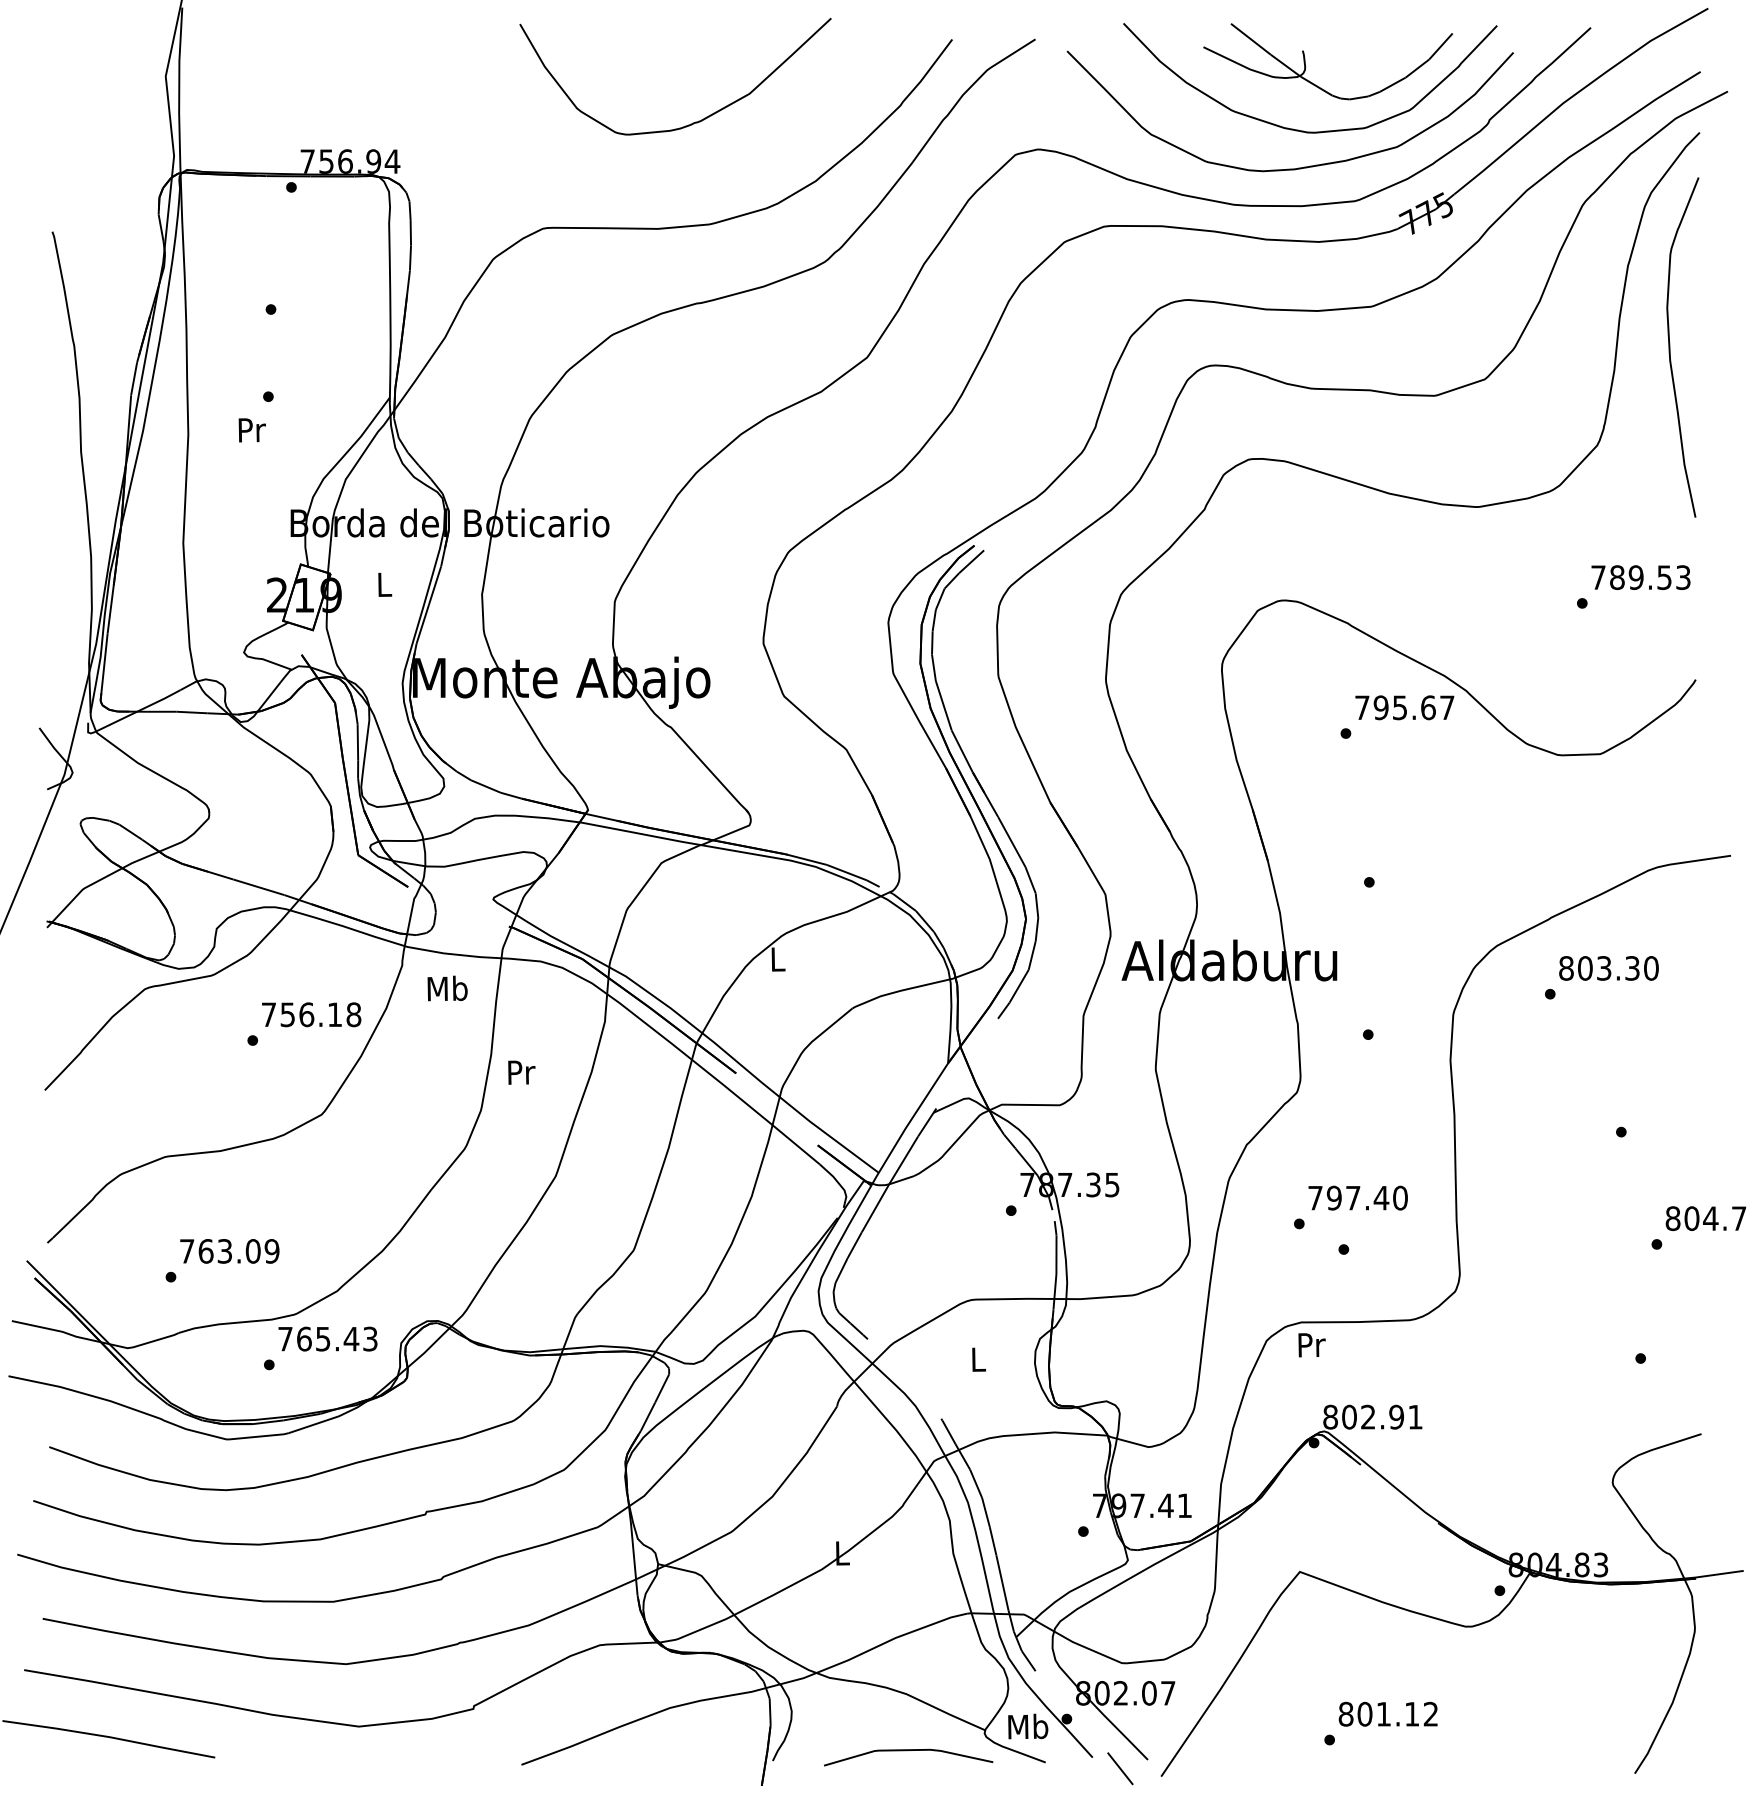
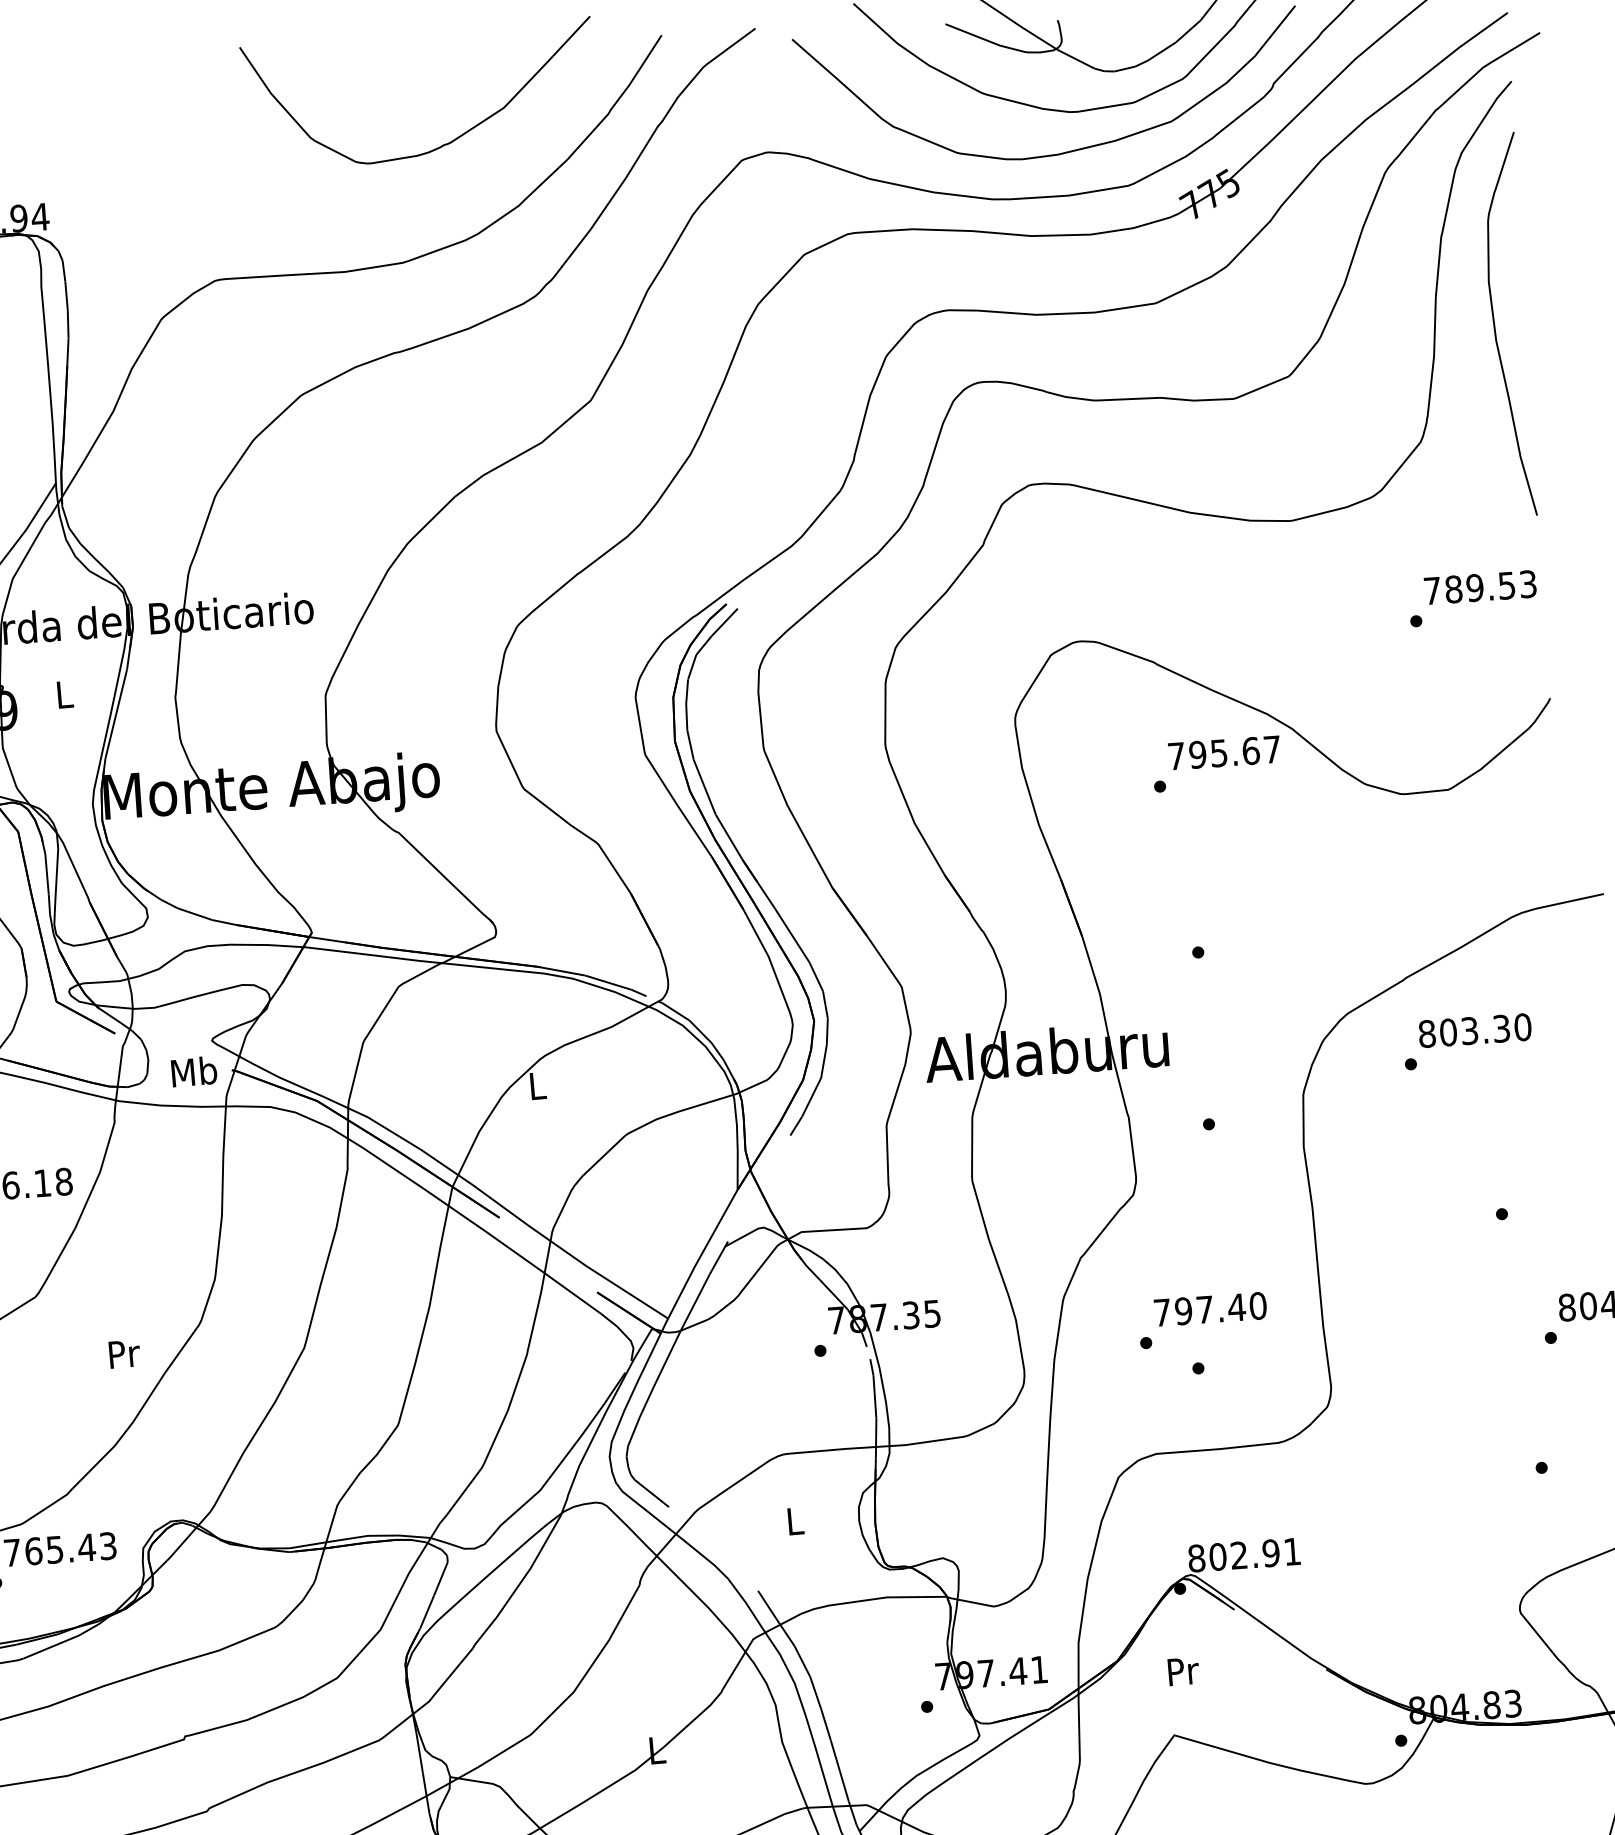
curve: (695, 121) -> (445, 143), moved
text: (447, 988) -> (194, 1071), moved
text: (521, 1072) -> (124, 1354), moved
text: (1311, 1345) -> (1183, 1671), moved

